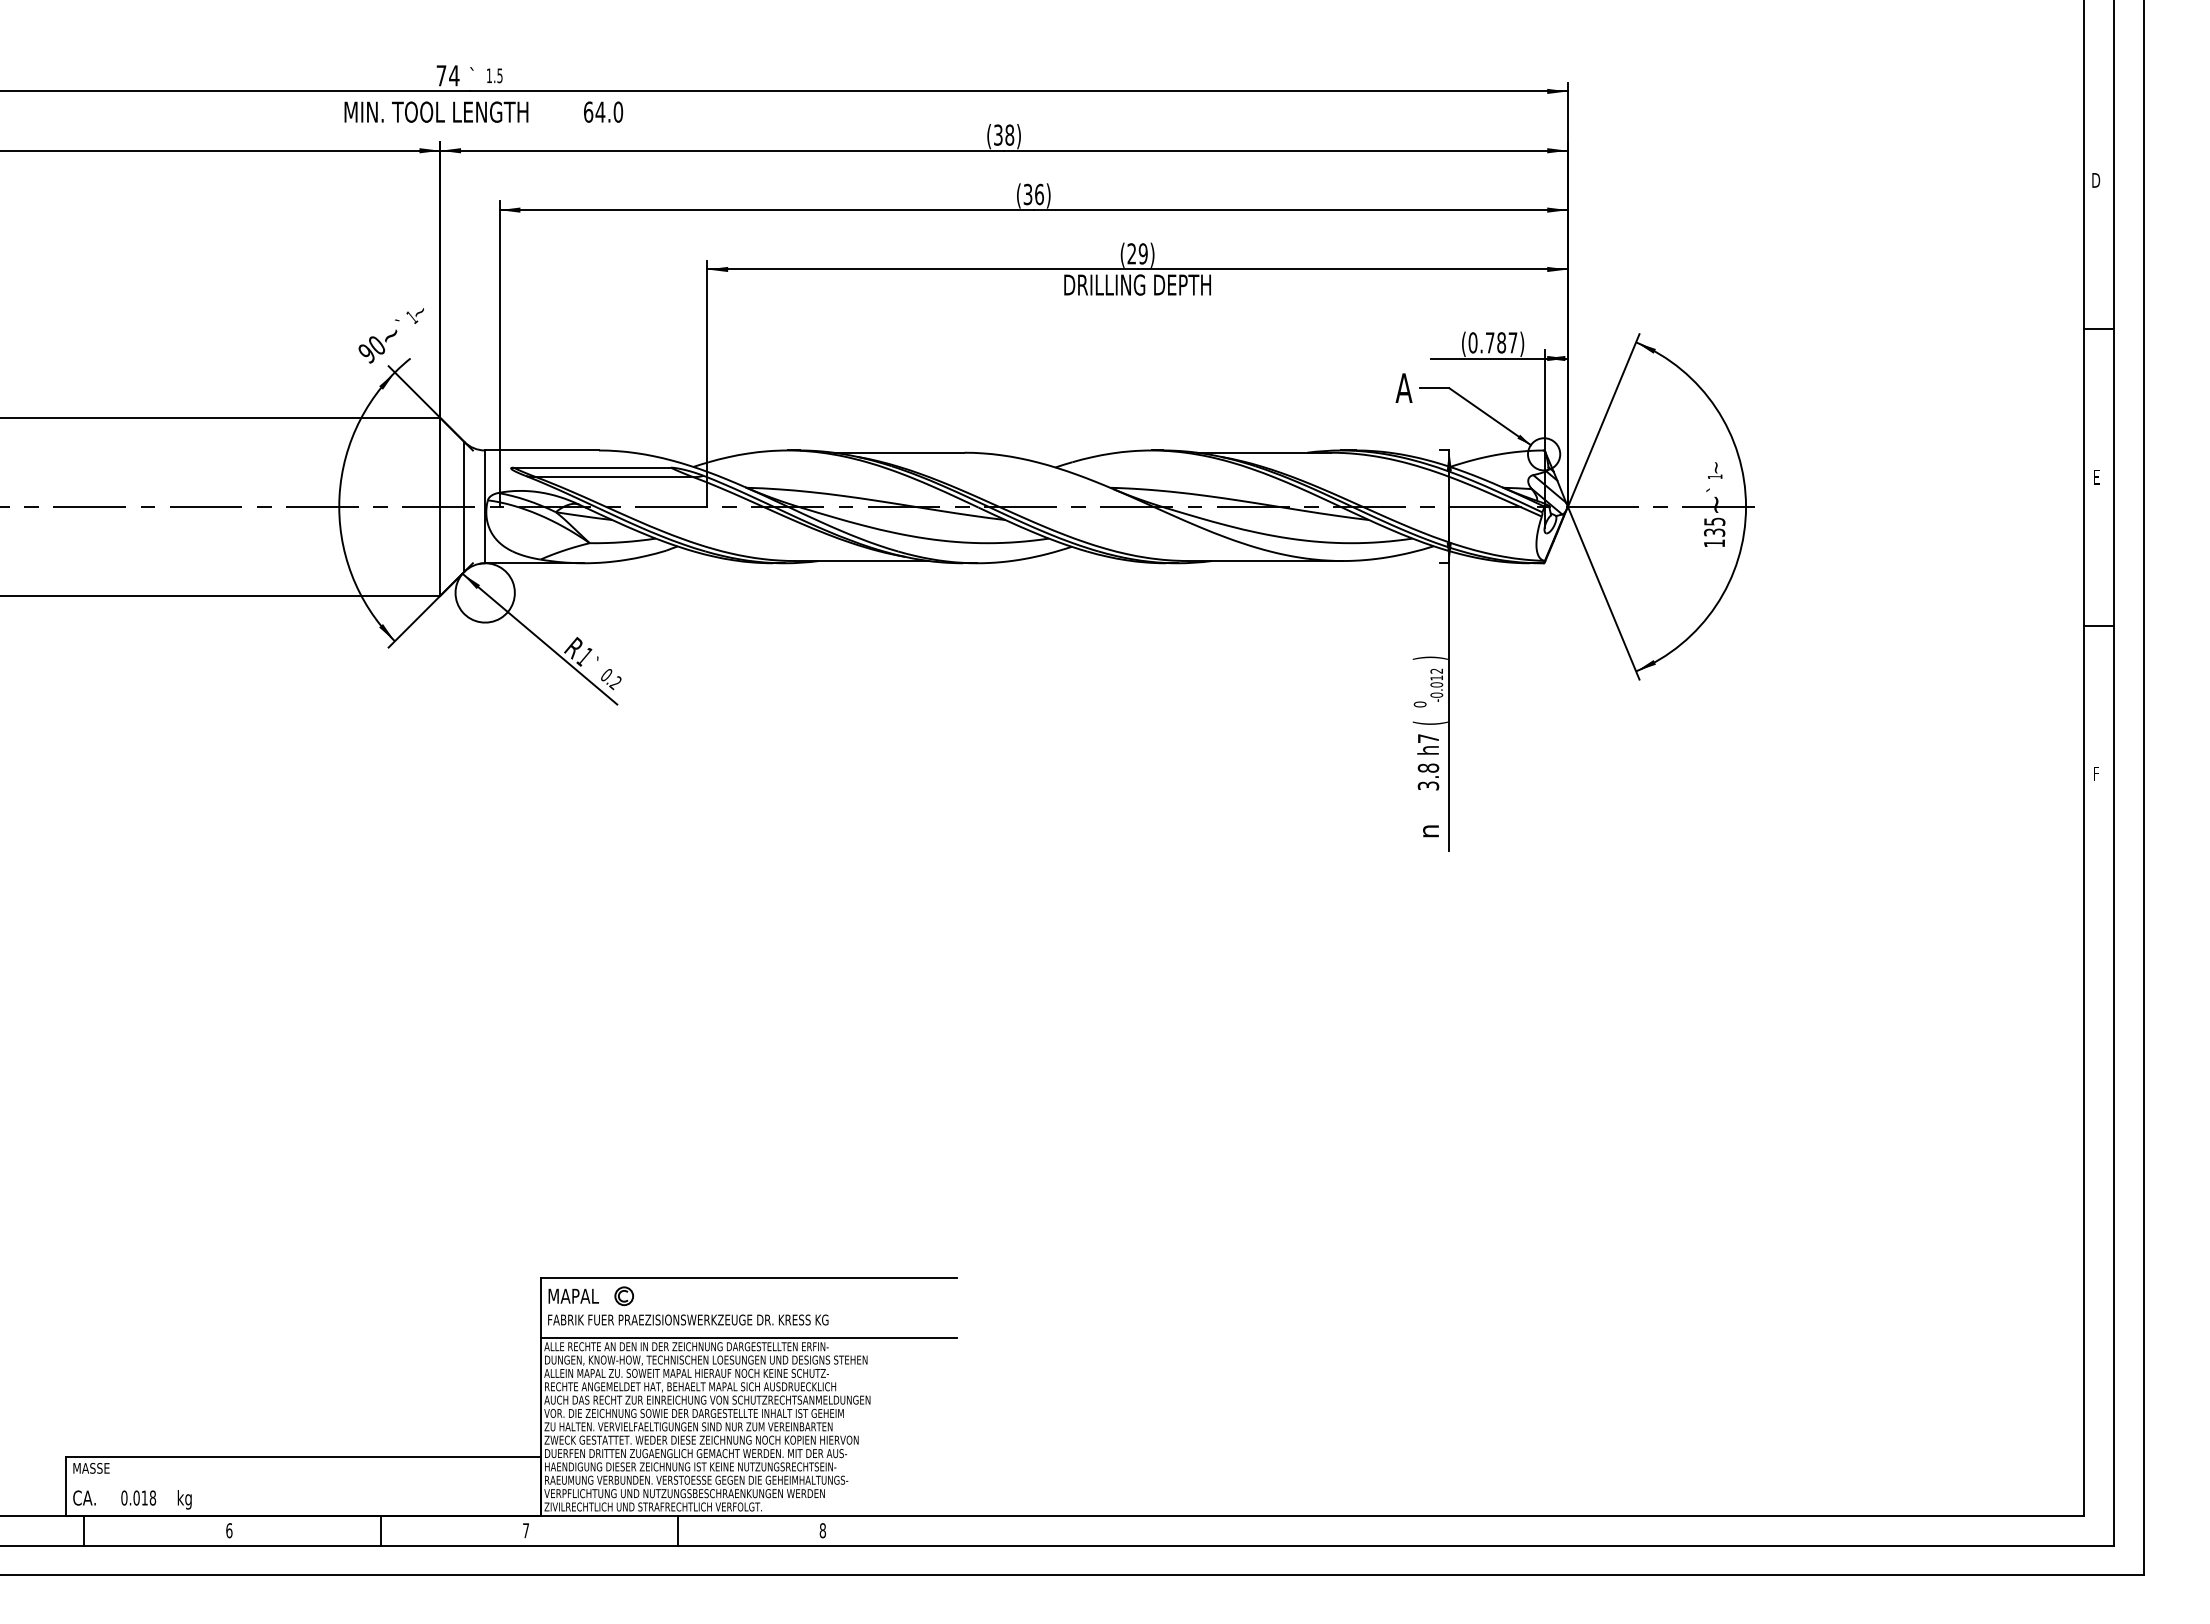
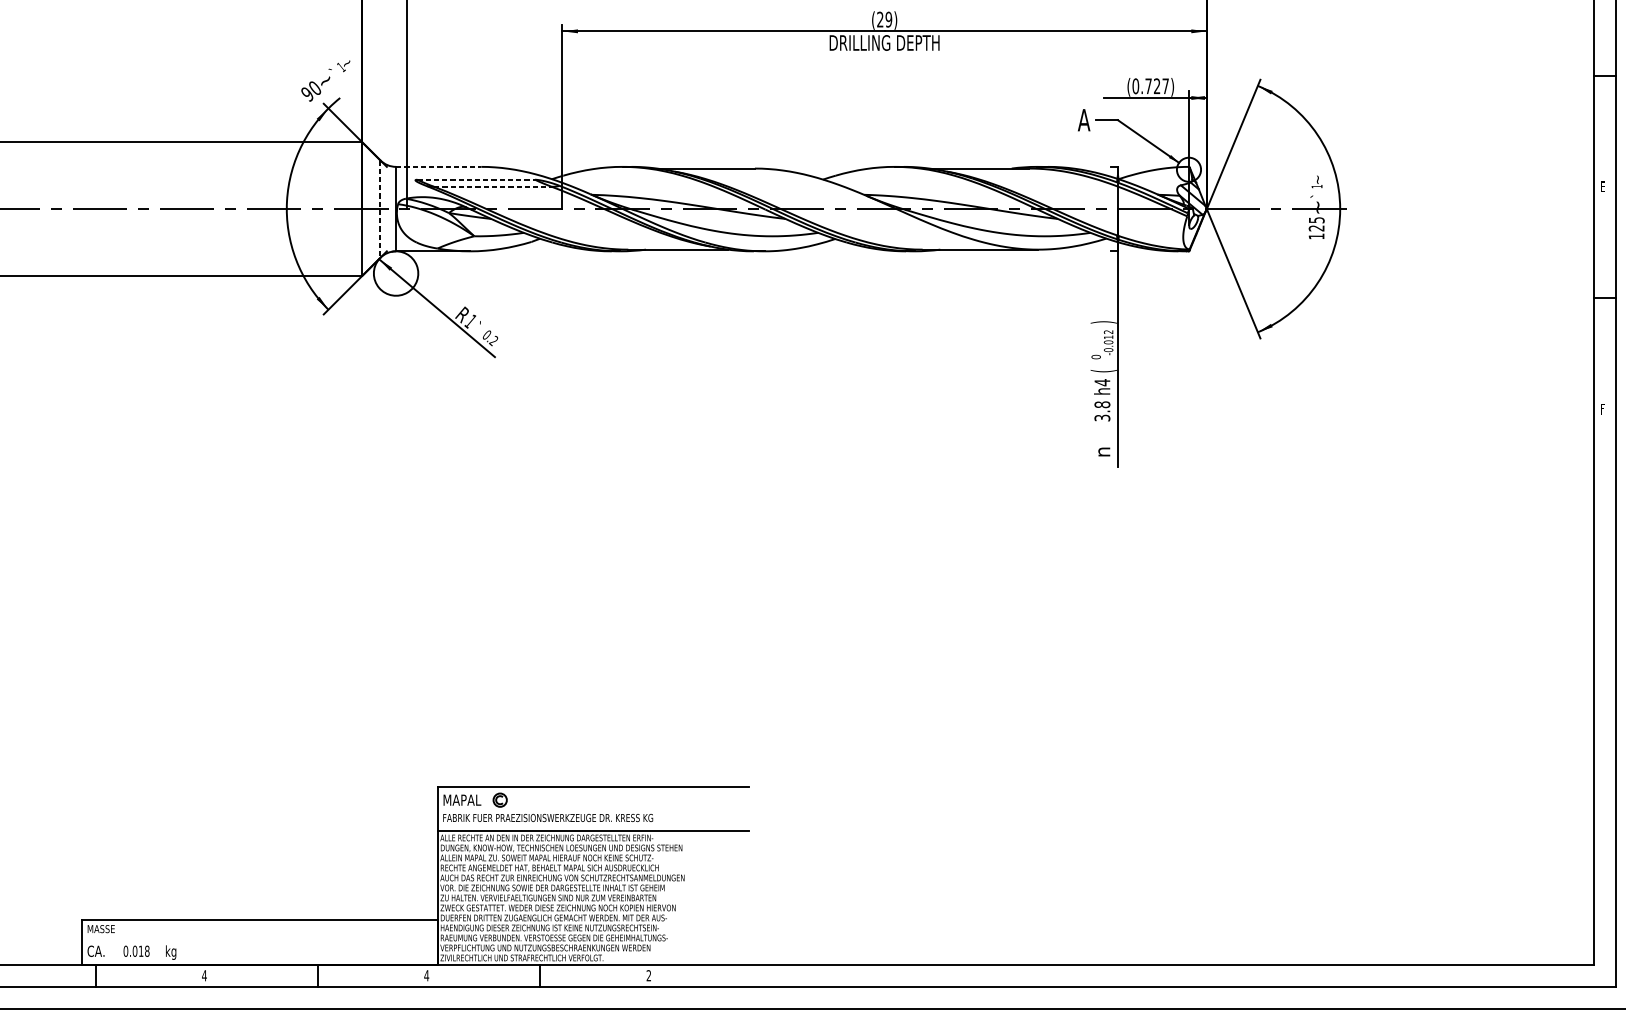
text: (1501, 342) -> (1157, 86), (0.787) -> (0.727)
line: (542, 450) -> (438, 166), solid -> dashed
line: (592, 467) -> (476, 179), solid -> dashed
line: (614, 477) -> (492, 187), solid -> dashed
line: (464, 507) -> (380, 209), solid -> dashed
text: (1714, 532) -> (1316, 228), 135 -> 125
text: (1428, 738) -> (1102, 382), h7 -> h4
text: (229, 1530) -> (204, 975), 6 -> 4
text: (525, 1530) -> (426, 975), 7 -> 4
text: (822, 1530) -> (648, 975), 8 -> 2

